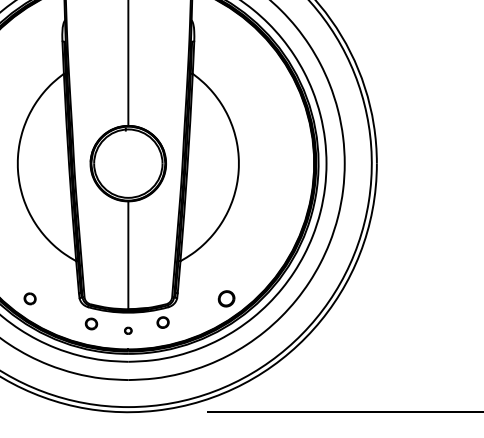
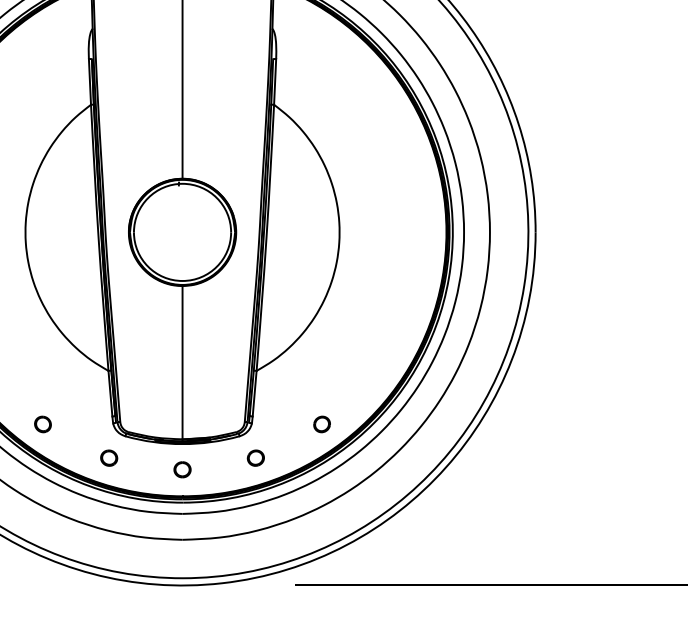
part: (226, 298) -> (321, 424), size x0.71
part: (162, 322) -> (255, 457), moved
part: (91, 323) -> (109, 457), moved
part: (128, 330) -> (182, 469), size x1.67

